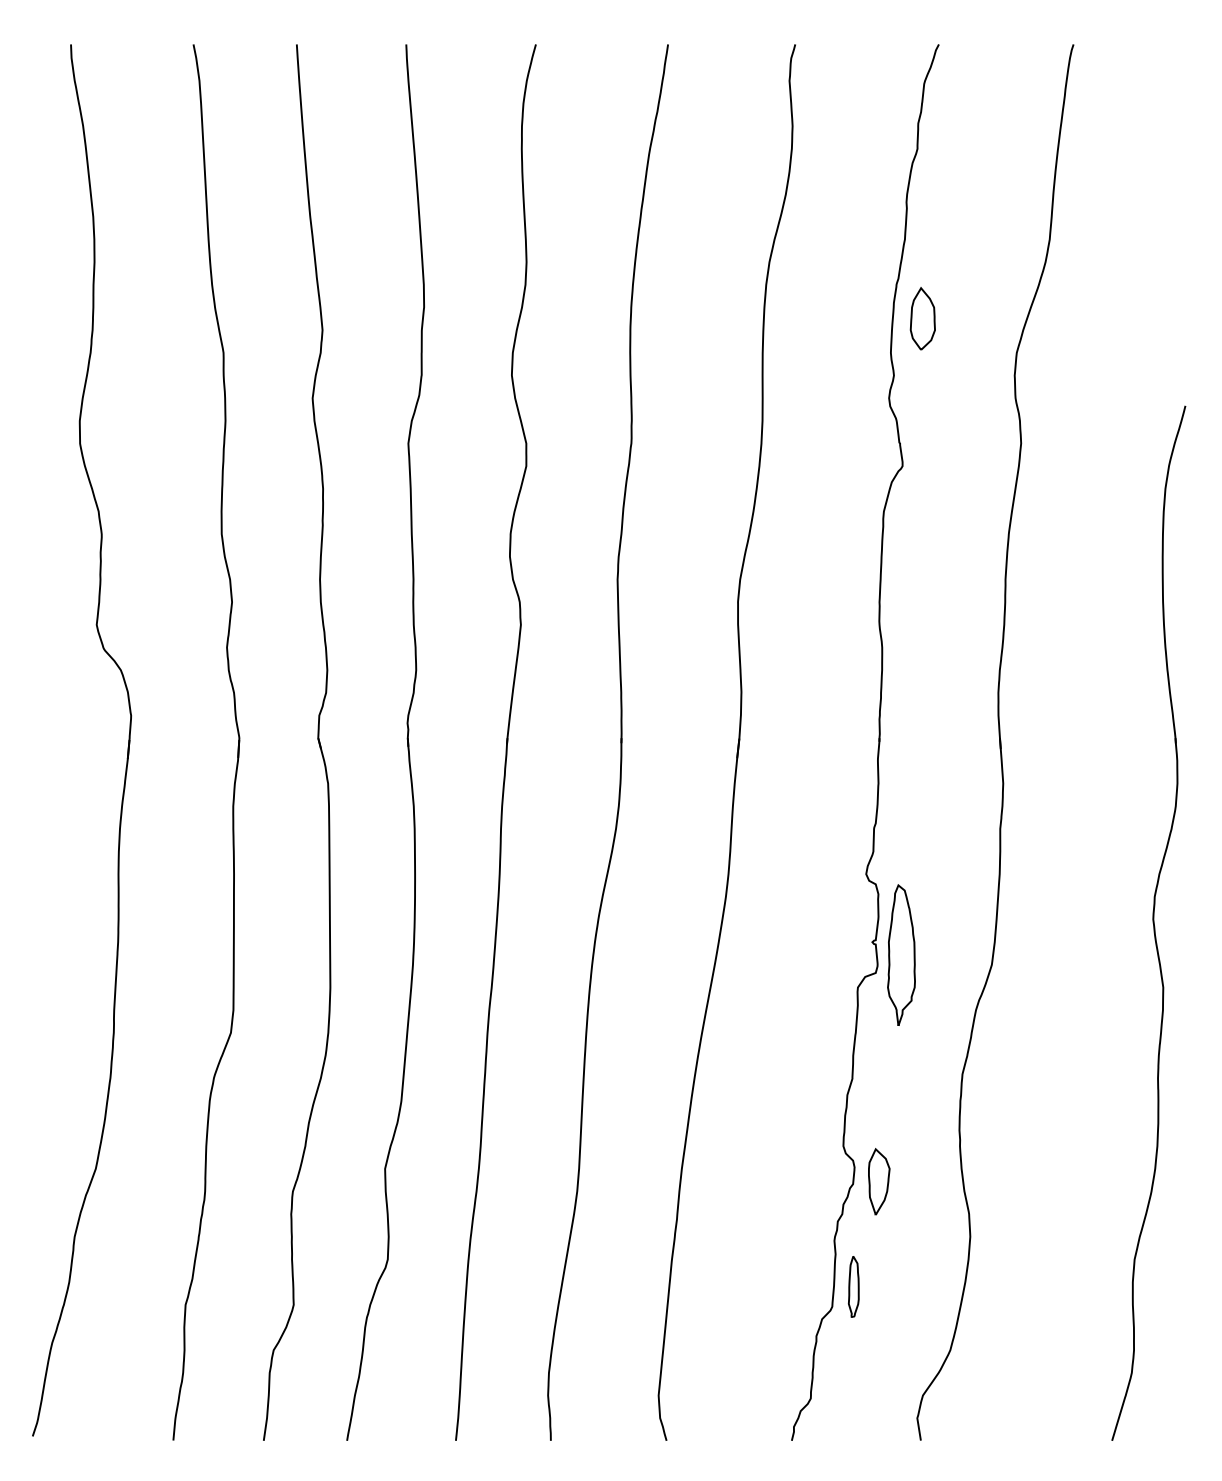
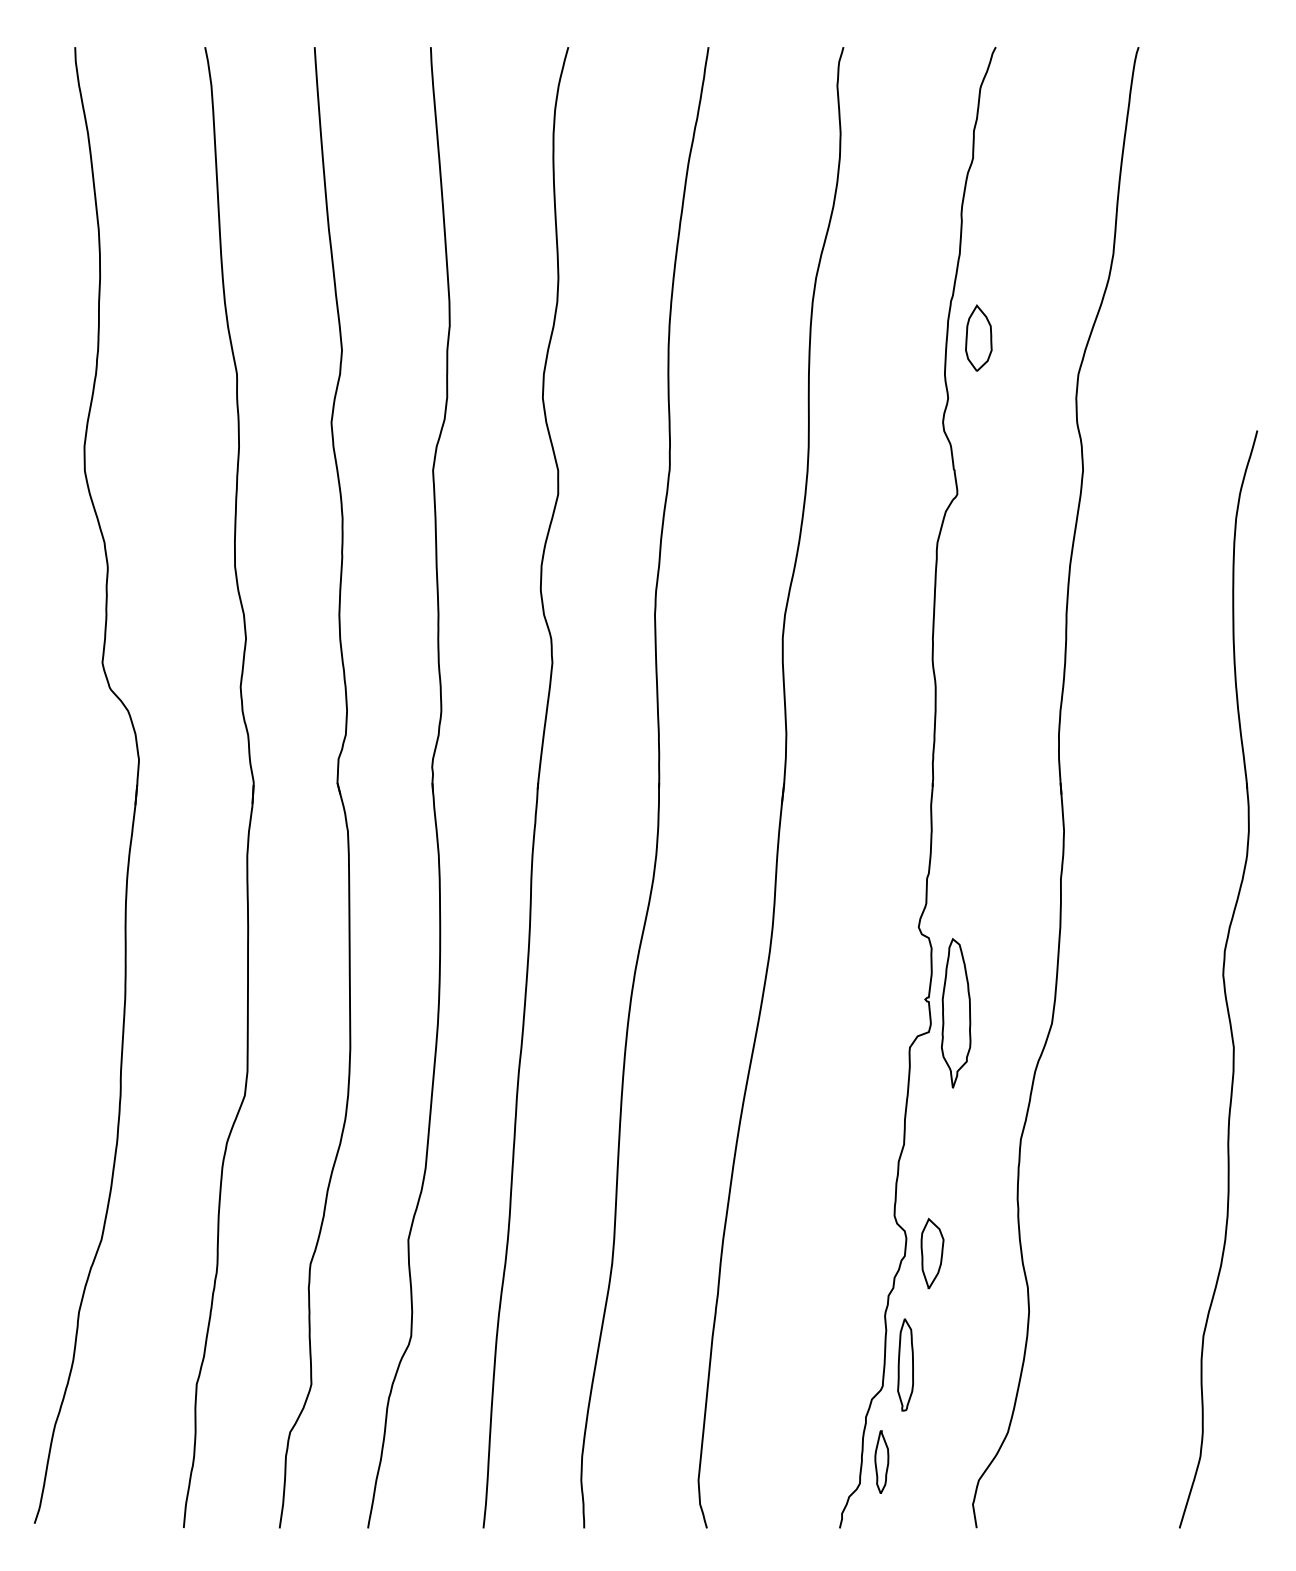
part: (853, 1286) -> (905, 1364), size x1.43
part: (831, 1377) -> (881, 1461), added

